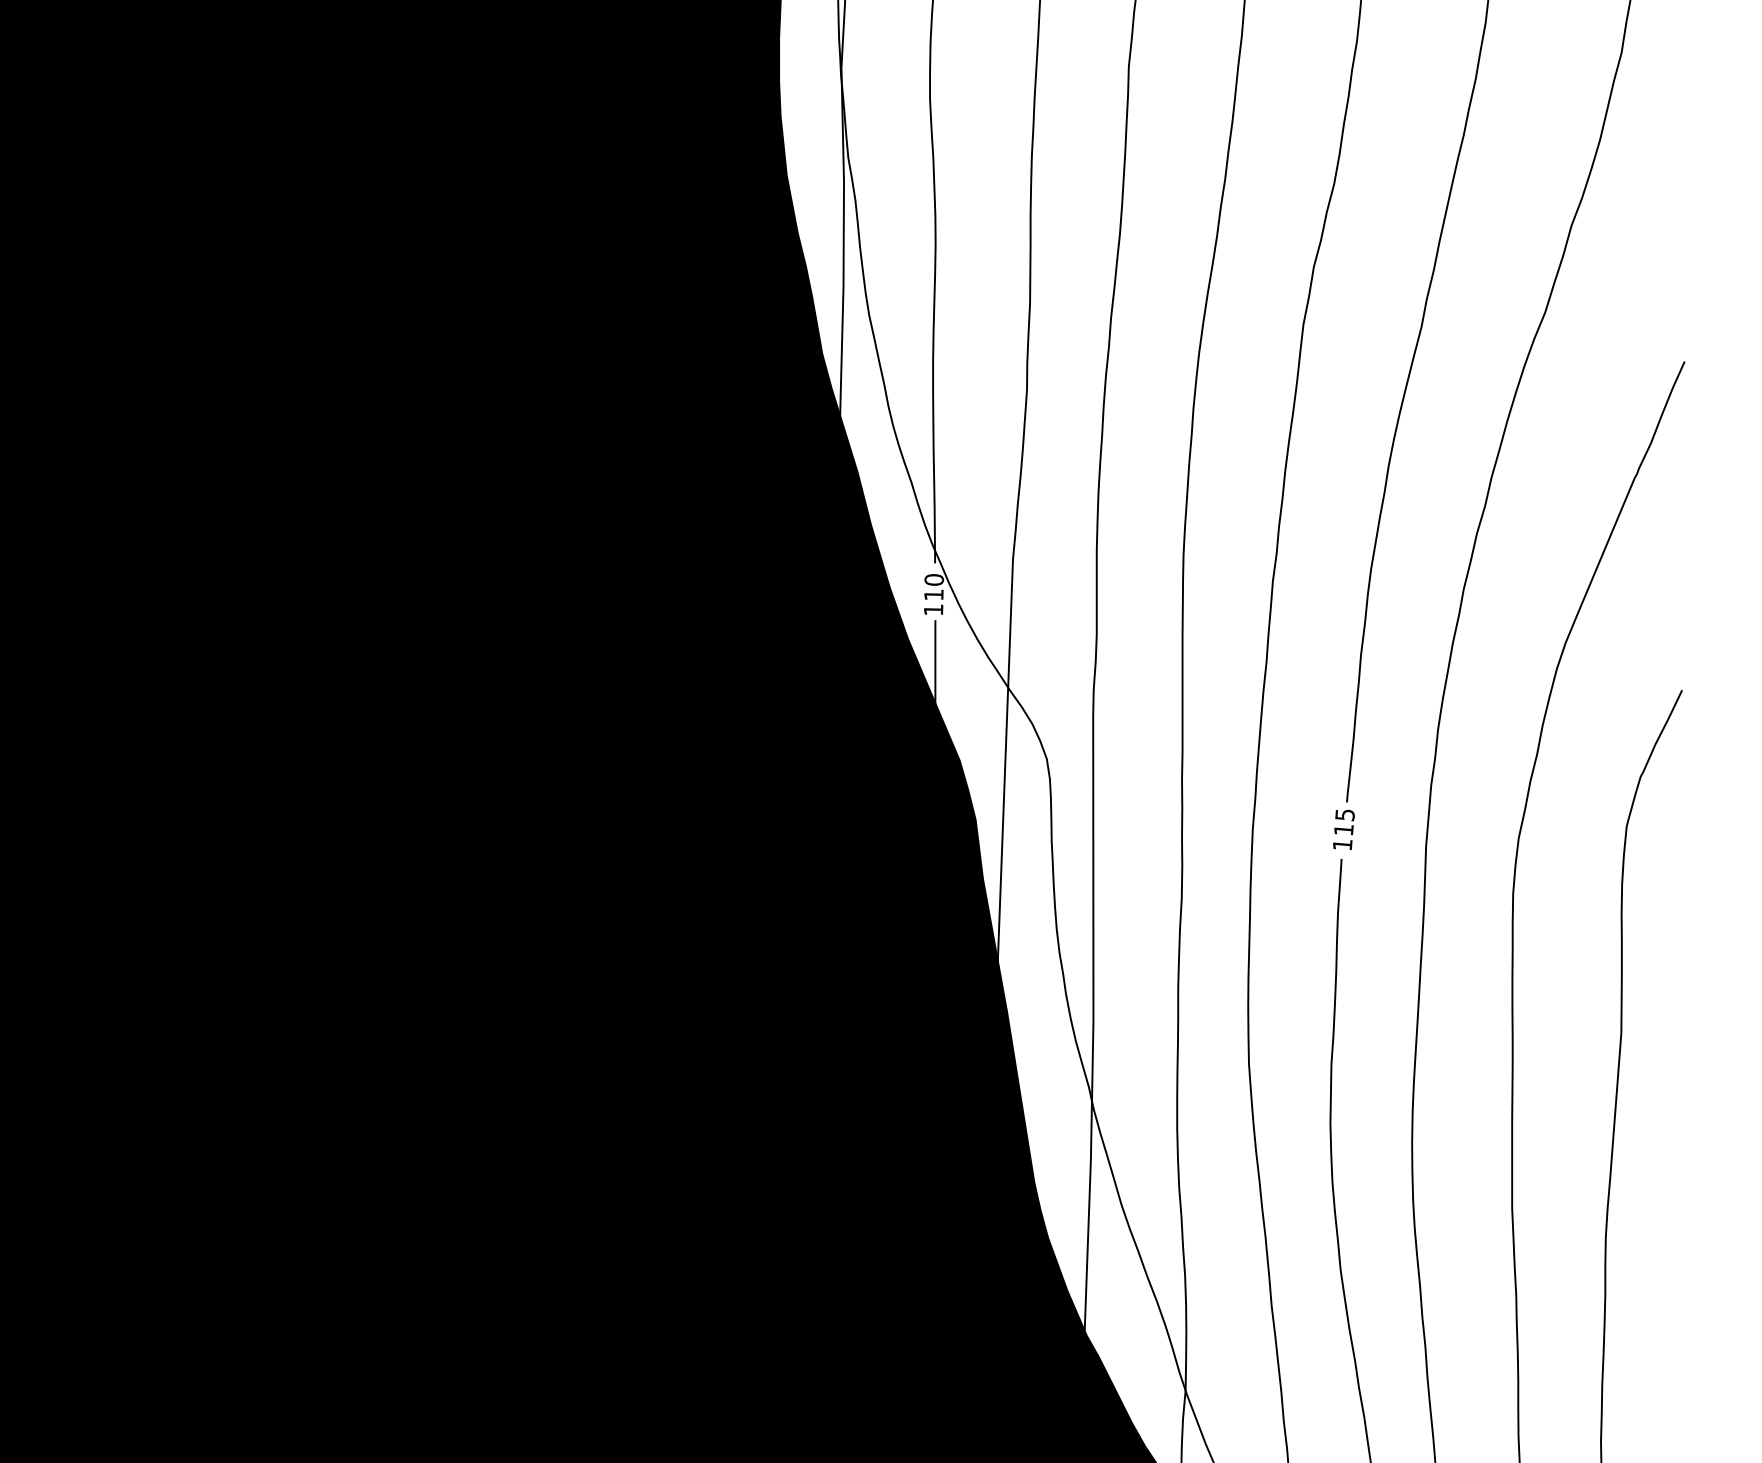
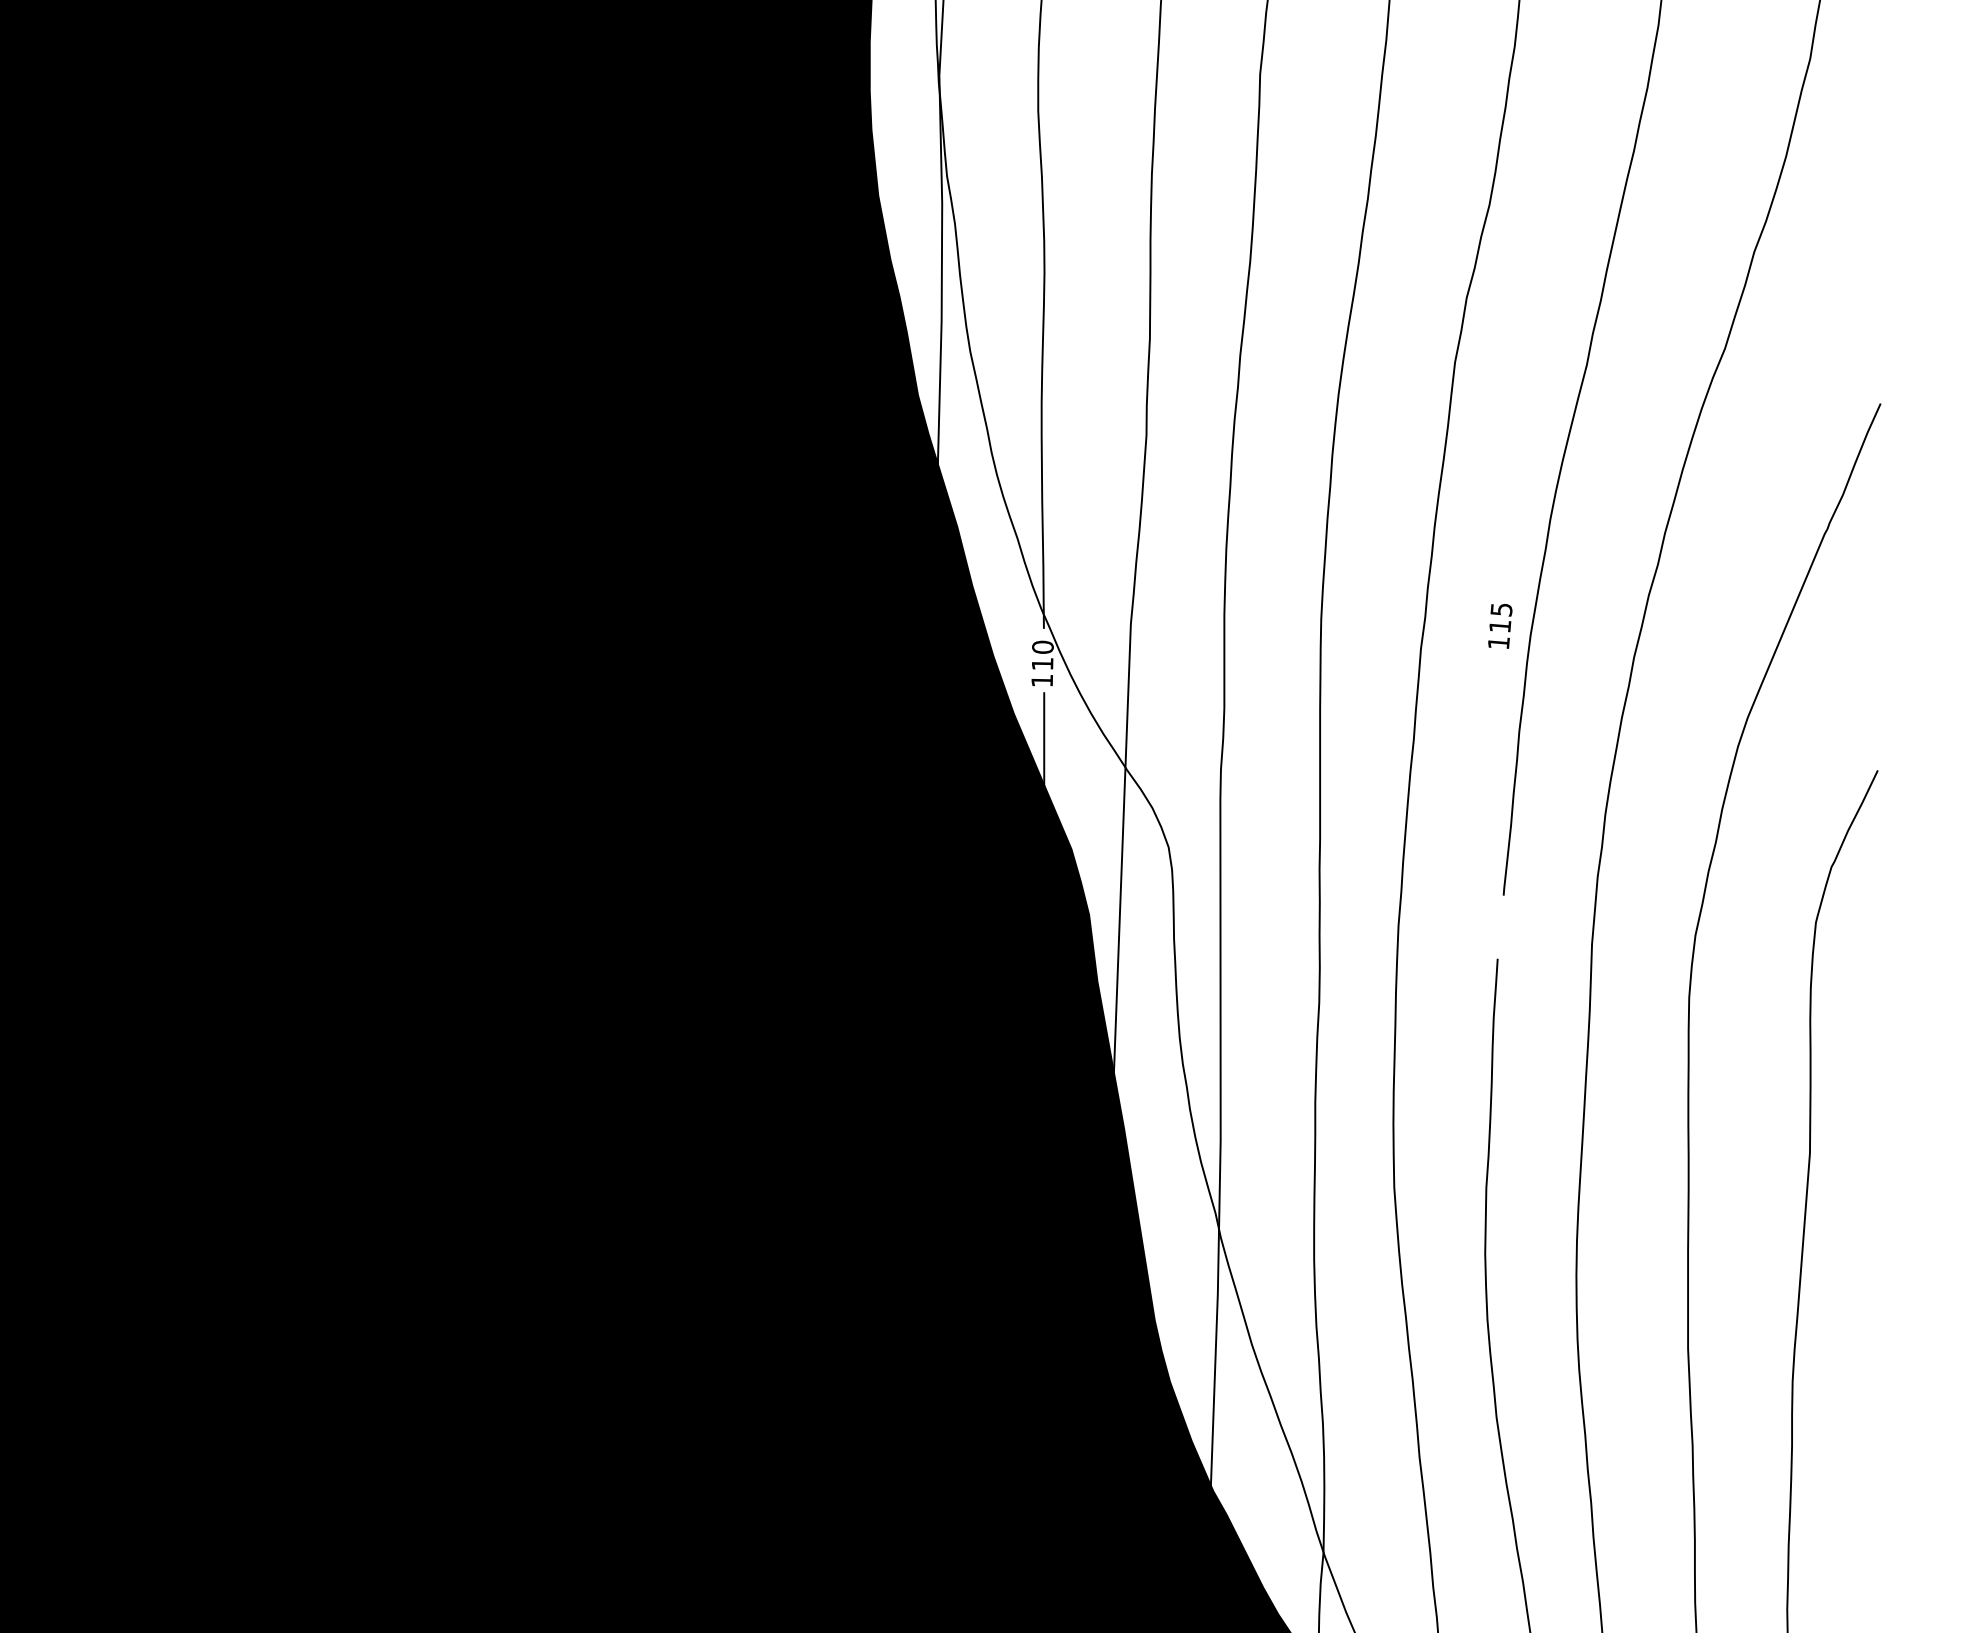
text: (1344, 830) -> (1500, 626), moved

